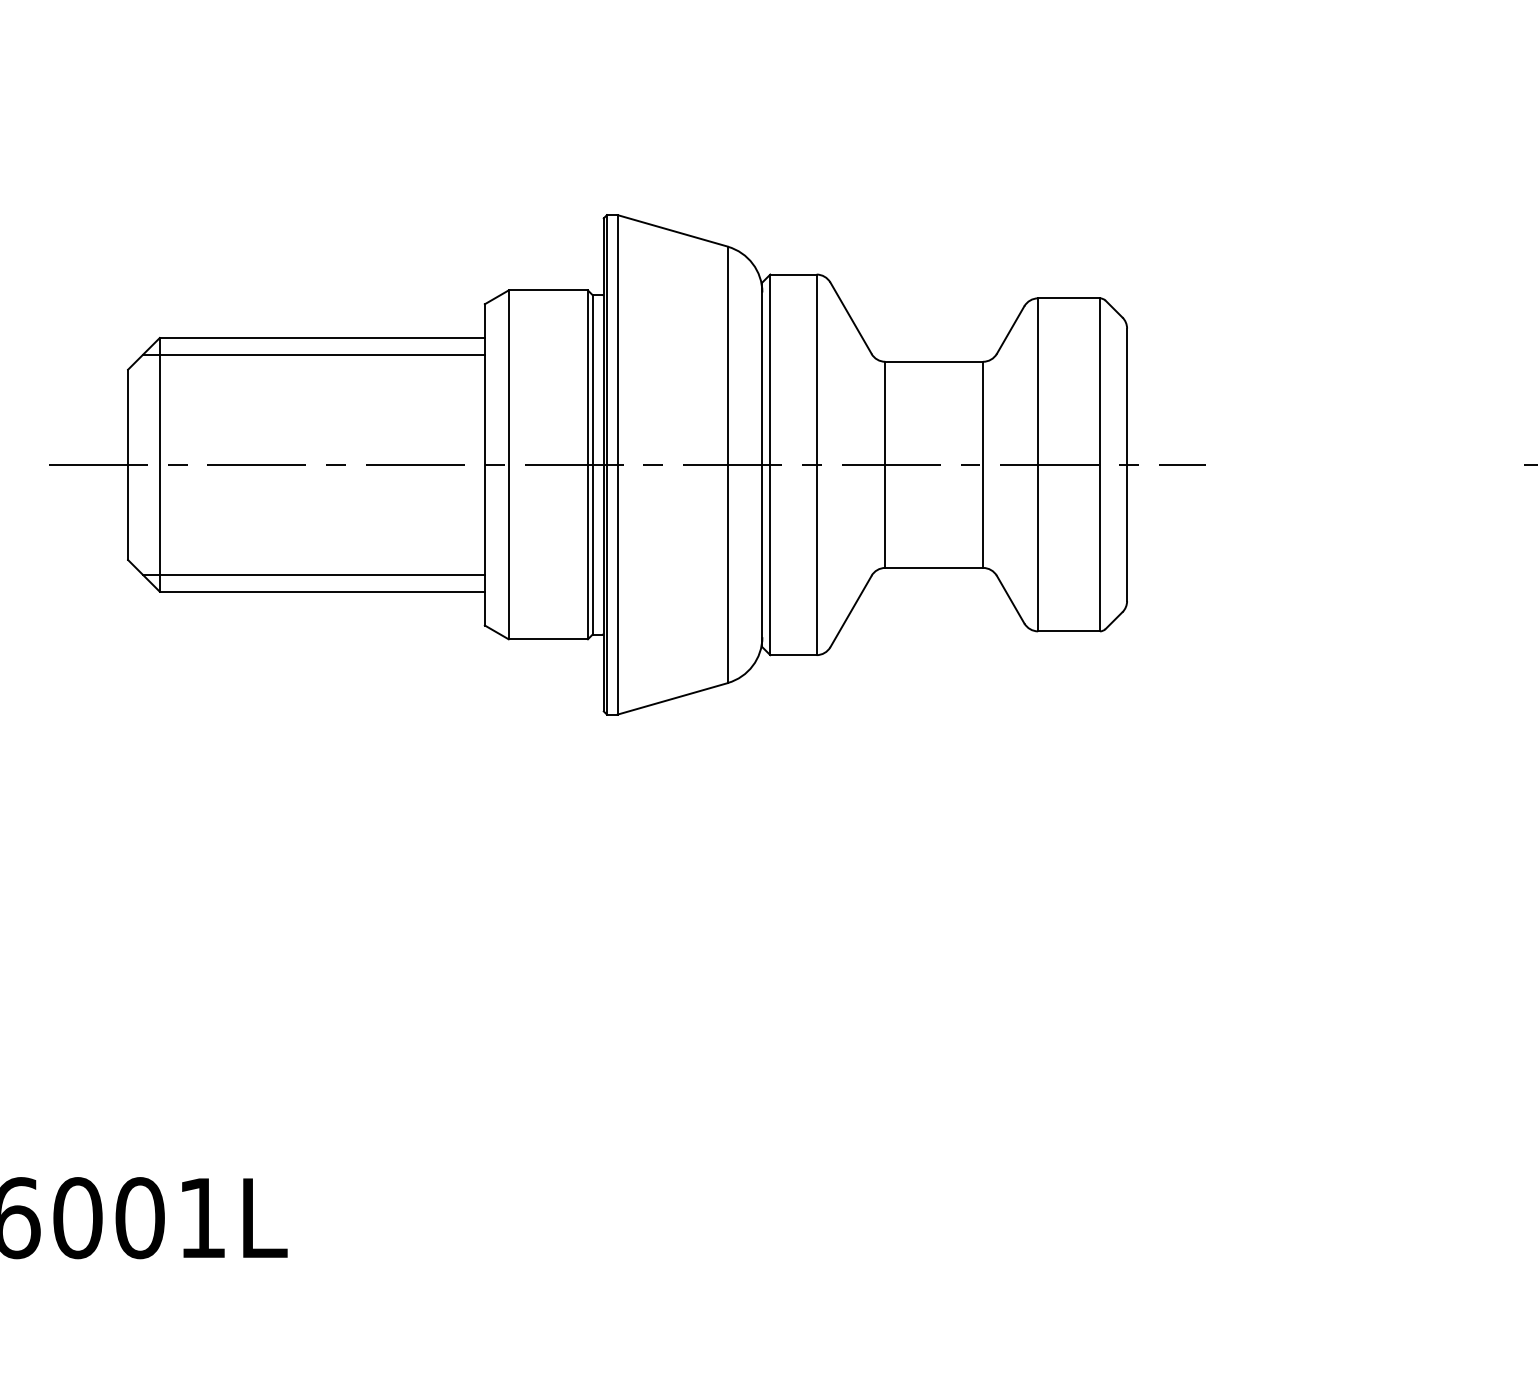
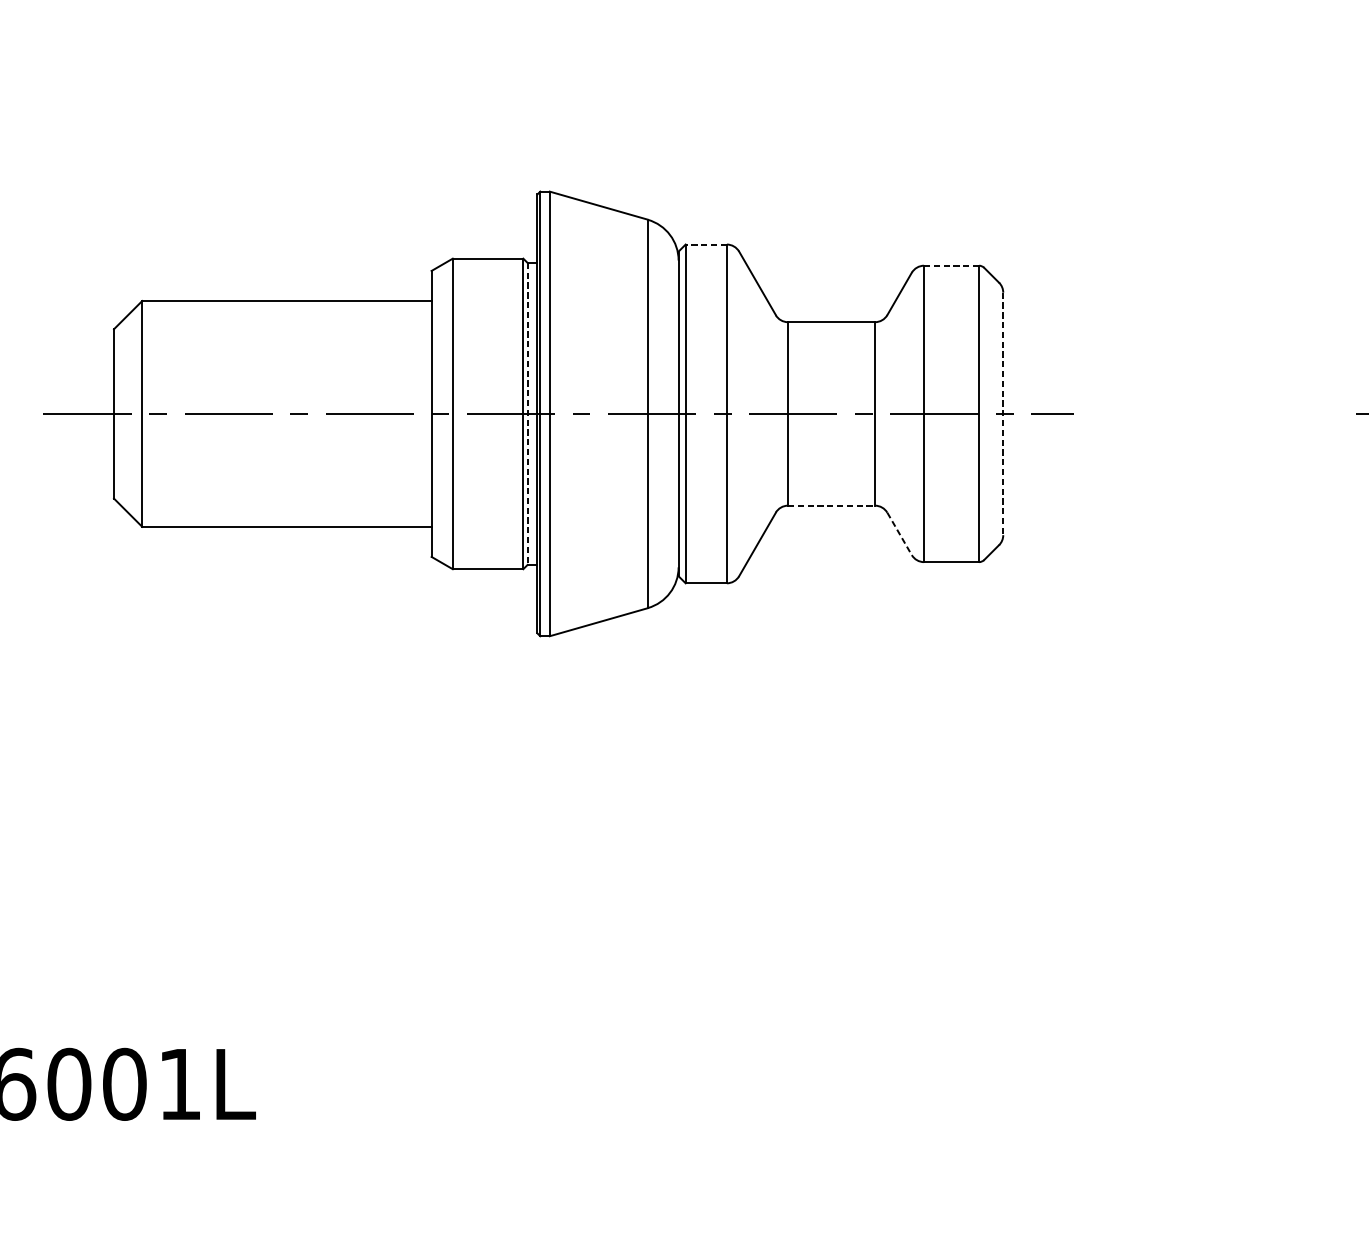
line: (792, 274) -> (705, 244), solid -> dashed
line: (1069, 298) -> (951, 265), solid -> dashed
line: (313, 355) -> (279, 316), removed
line: (592, 464) -> (527, 413), solid -> dashed
line: (1127, 465) -> (1003, 414), solid -> dashed
line: (934, 567) -> (831, 505), solid -> dashed
line: (313, 574) -> (279, 511), removed
line: (1010, 600) -> (899, 534), solid -> dashed

